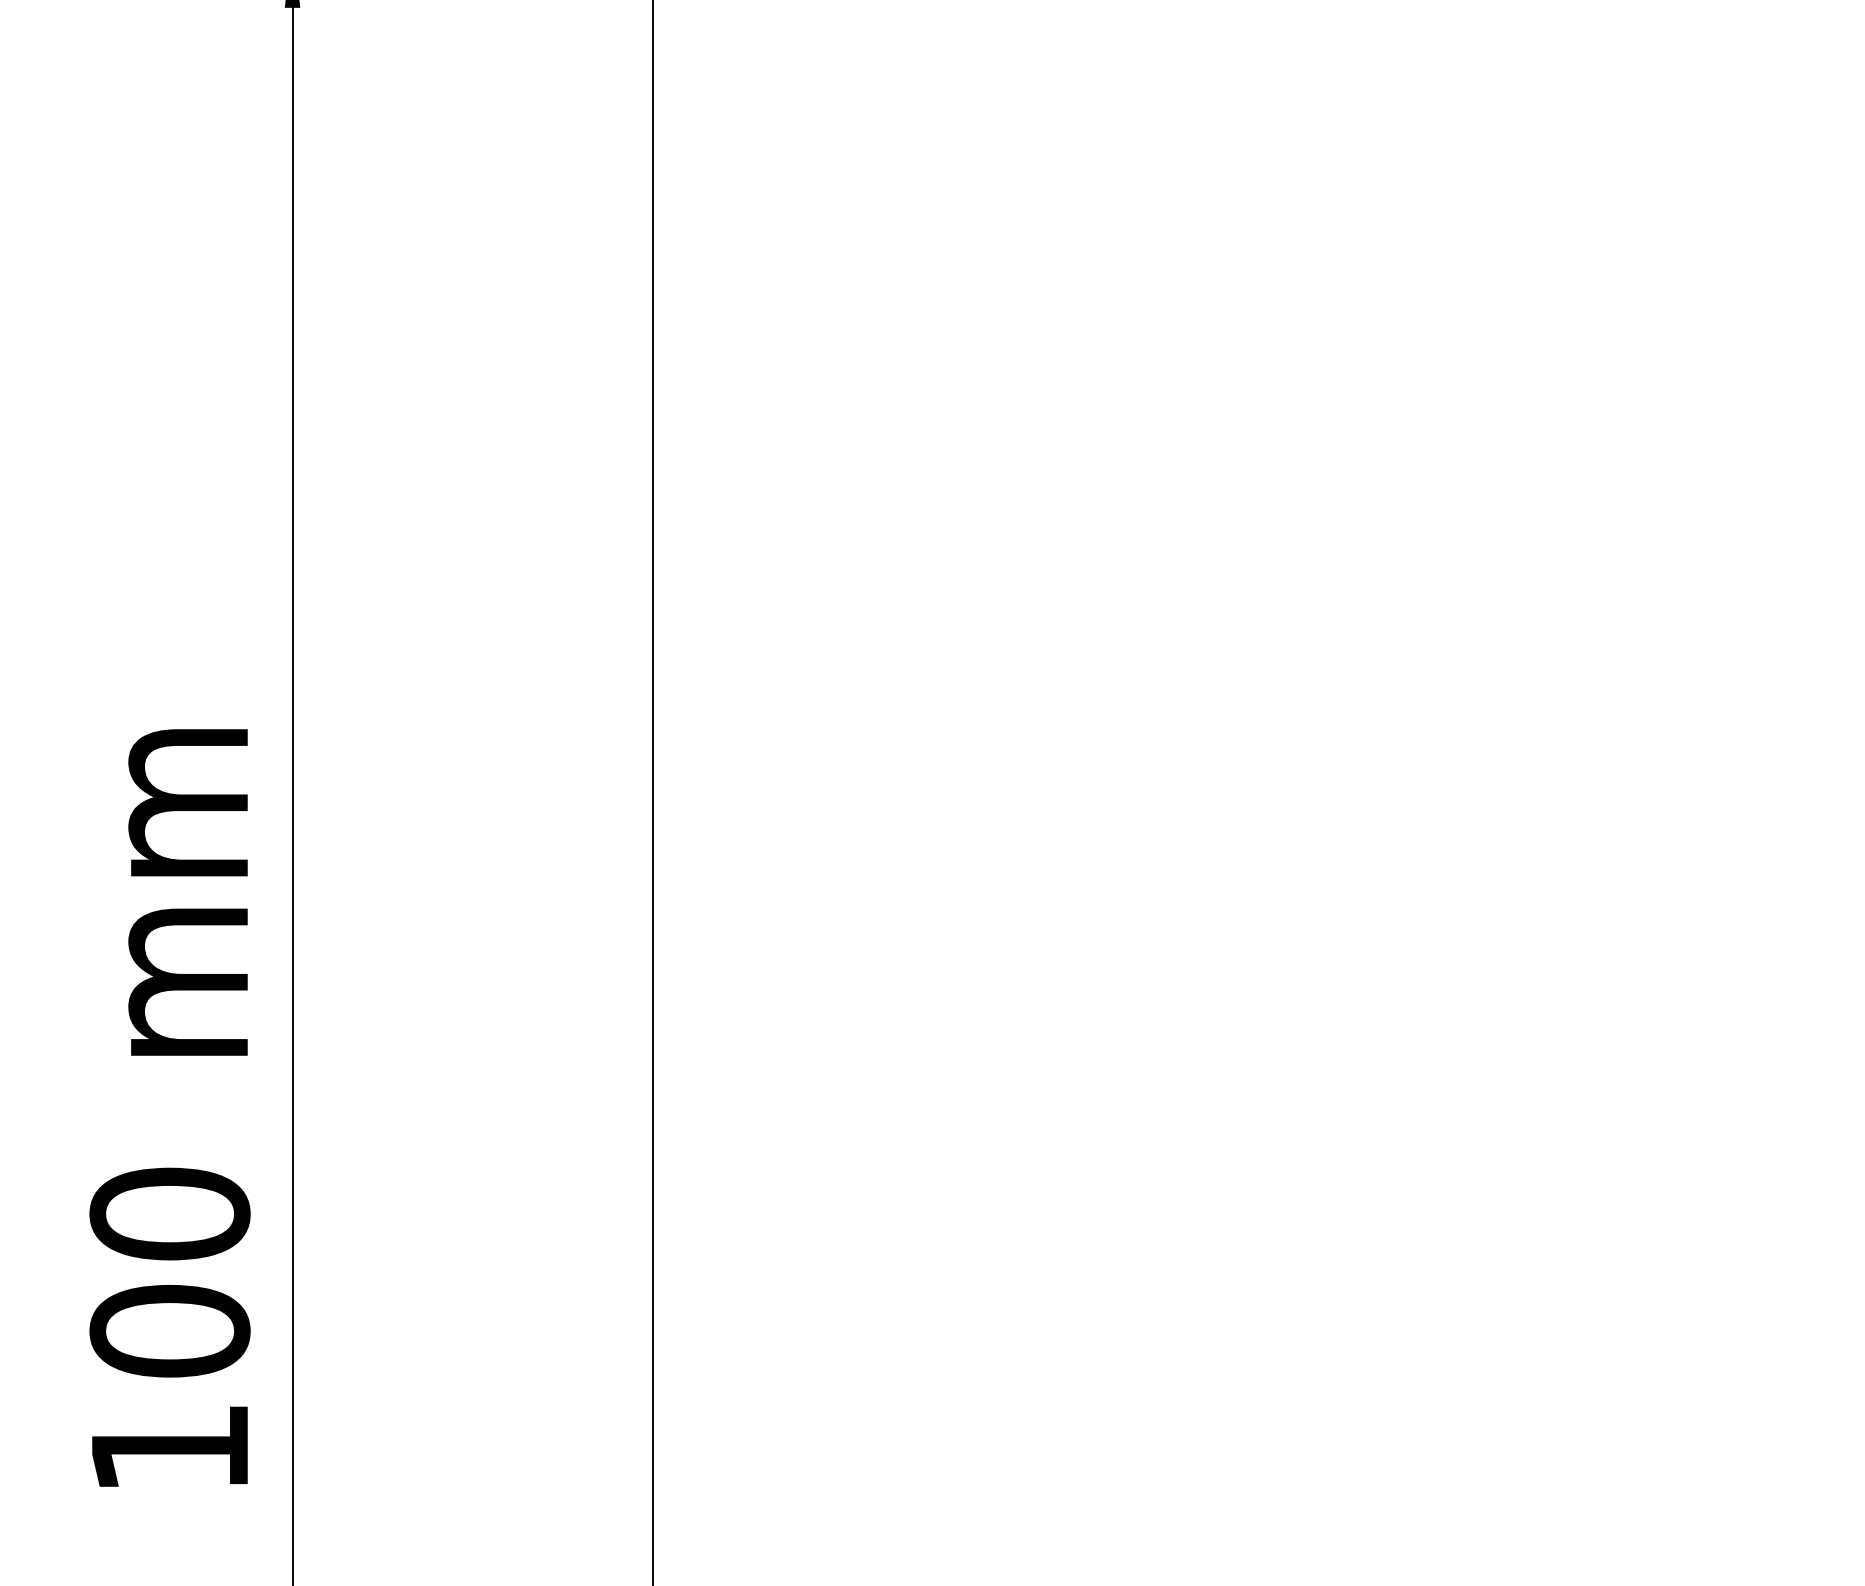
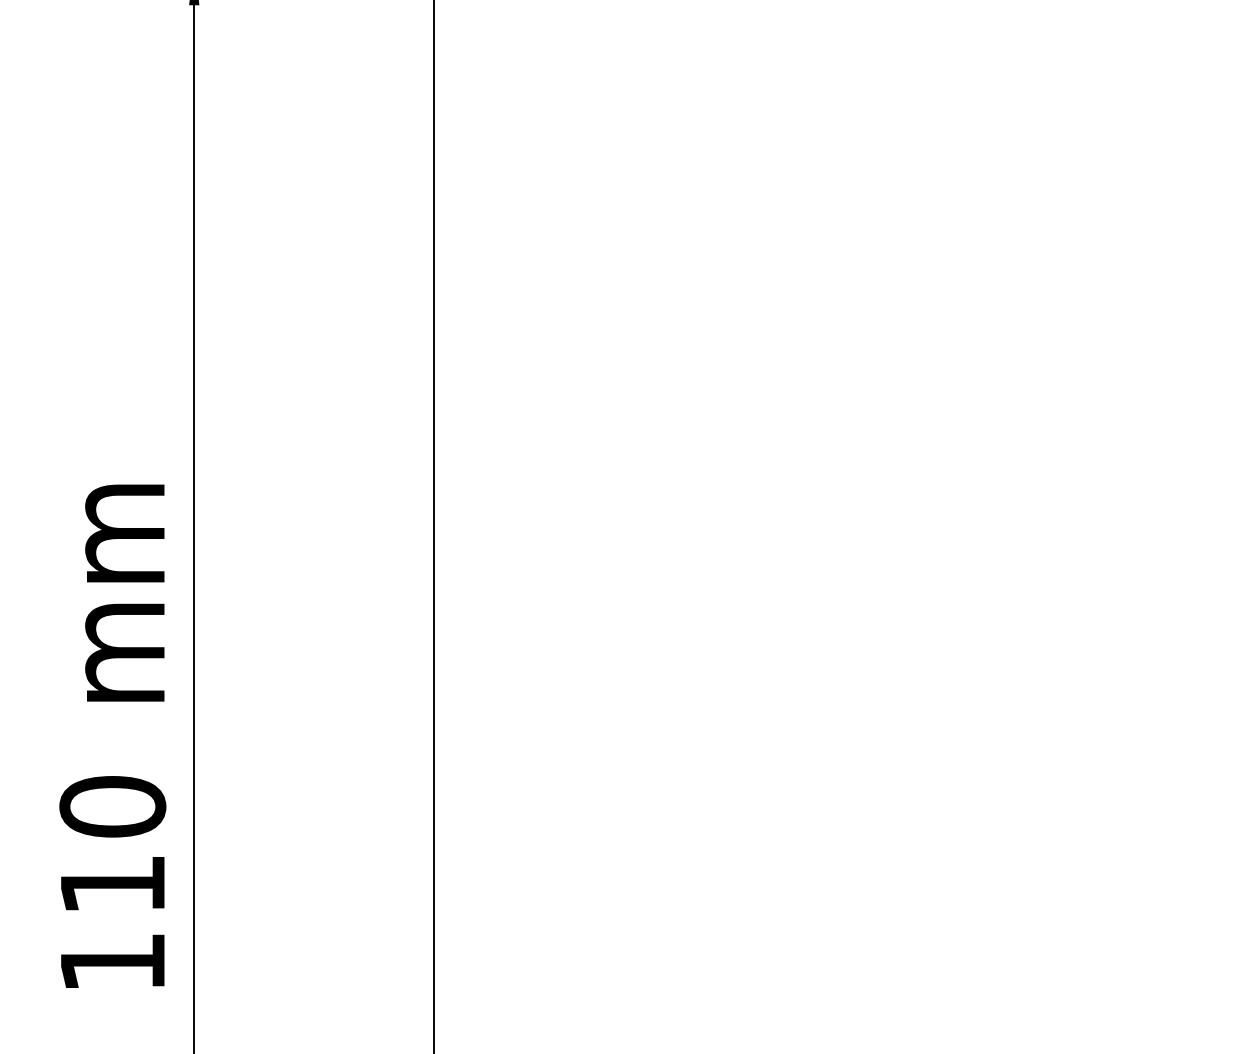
text: (169, 1331) -> (112, 884), 100 -> 110

